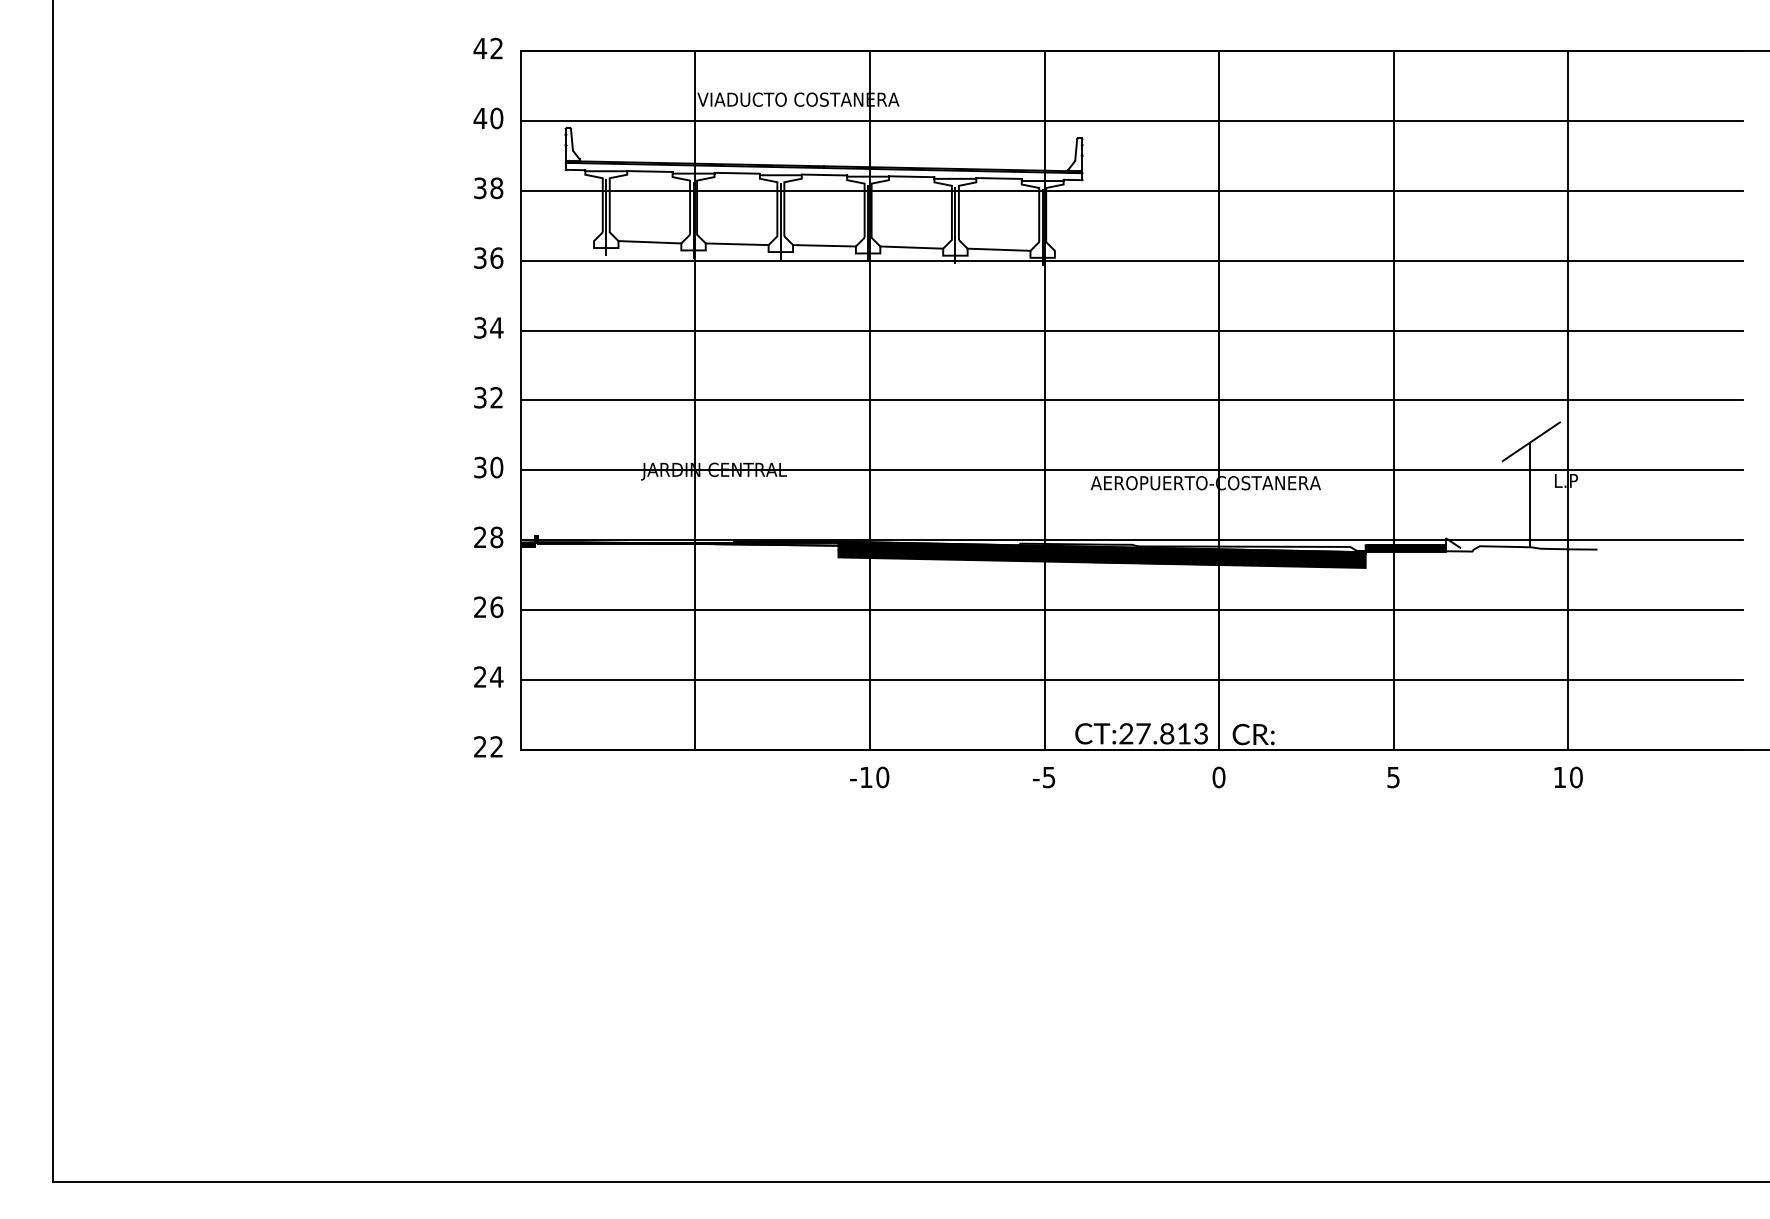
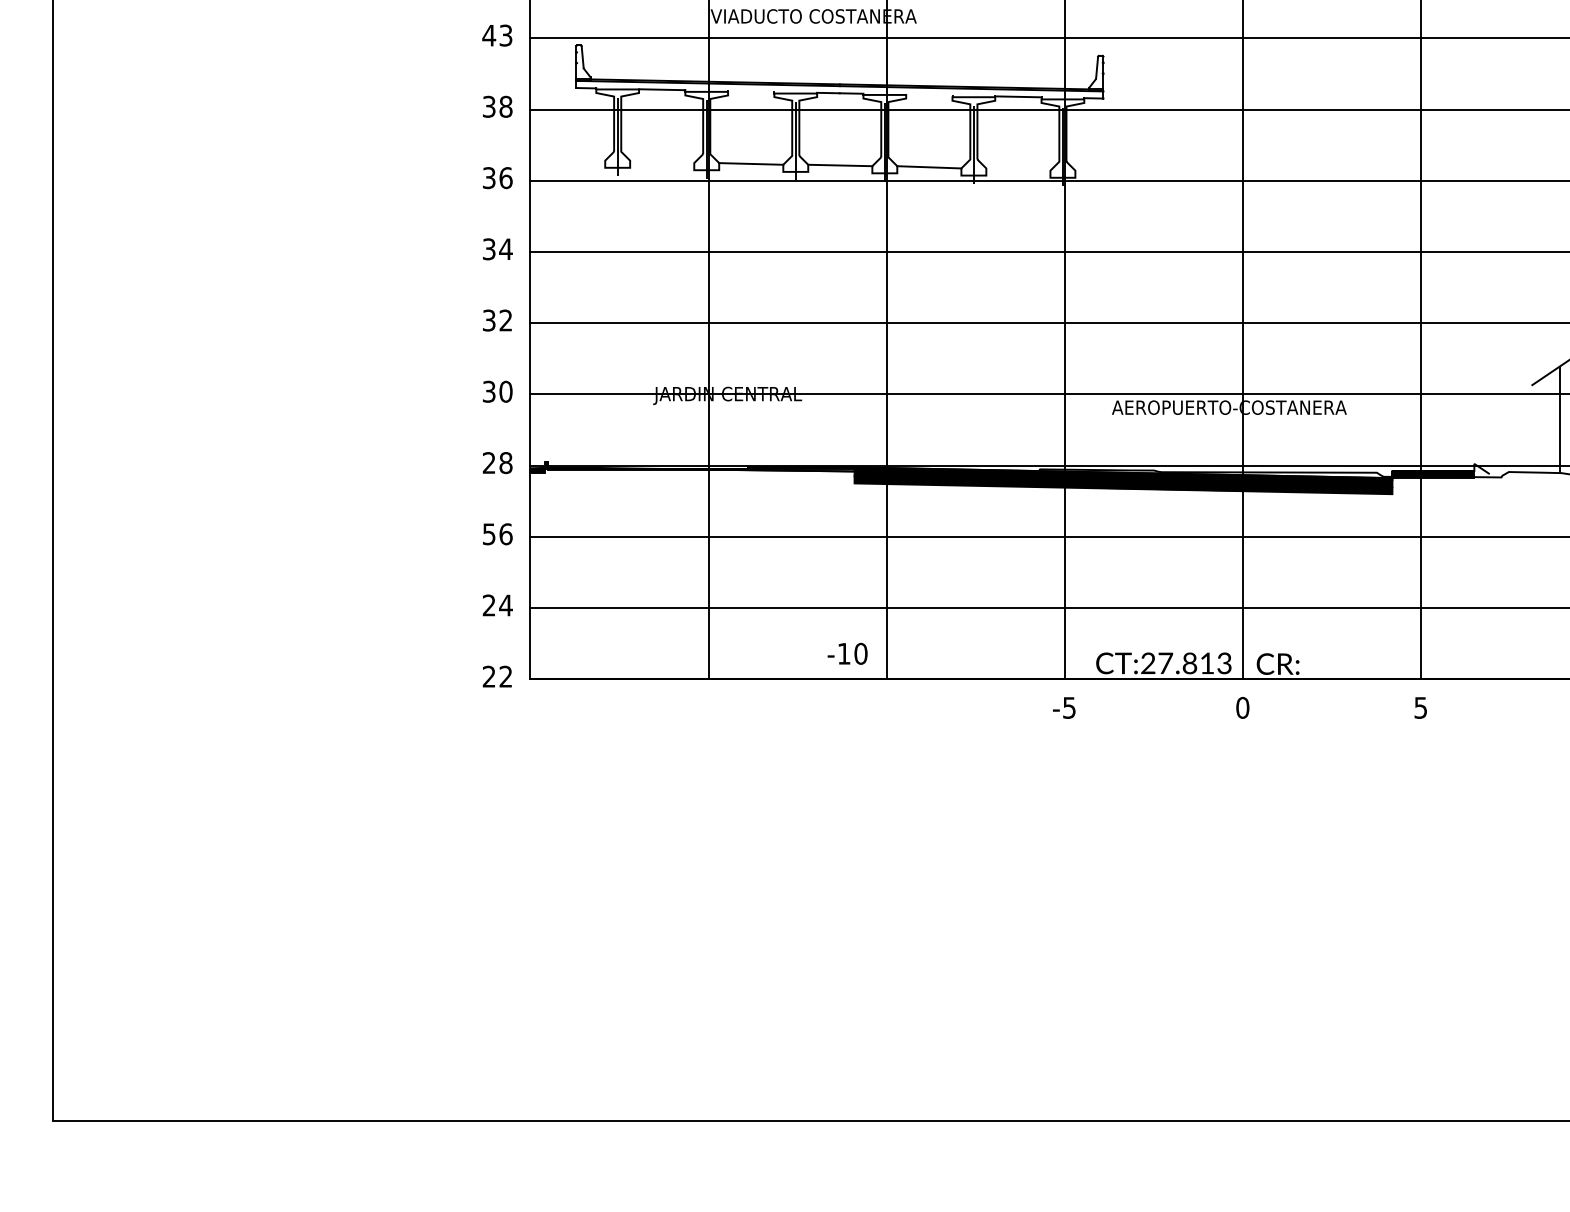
text: (496, 118) -> (505, 35), 40 -> 43
line: (736, 172) -> (750, 90), removed
line: (911, 176) -> (929, 94), removed
line: (649, 242) -> (661, 162), removed
line: (998, 249) -> (1017, 169), removed
text: (480, 607) -> (489, 534), 26 -> 56
text: (869, 777) -> (847, 653), moved

